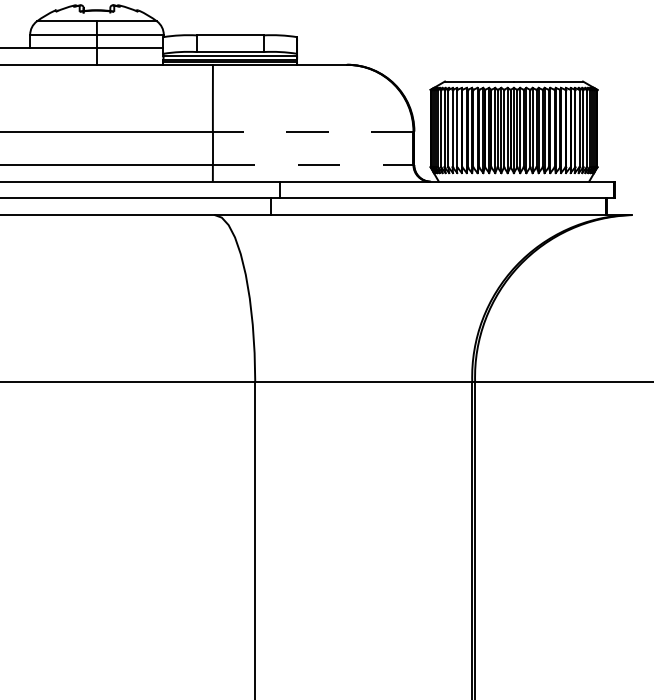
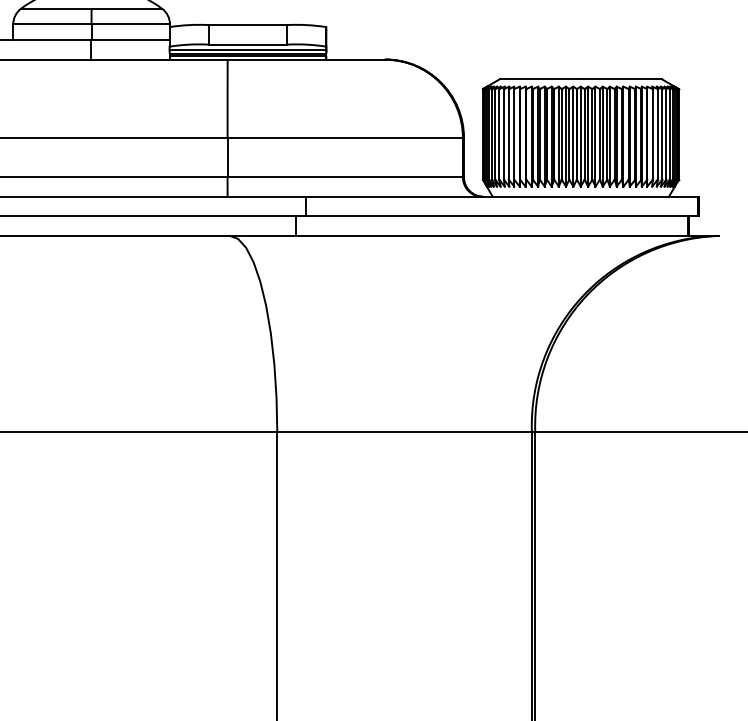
line: (312, 131) -> (344, 137), dashed -> solid
line: (313, 165) -> (345, 177), dashed -> solid

